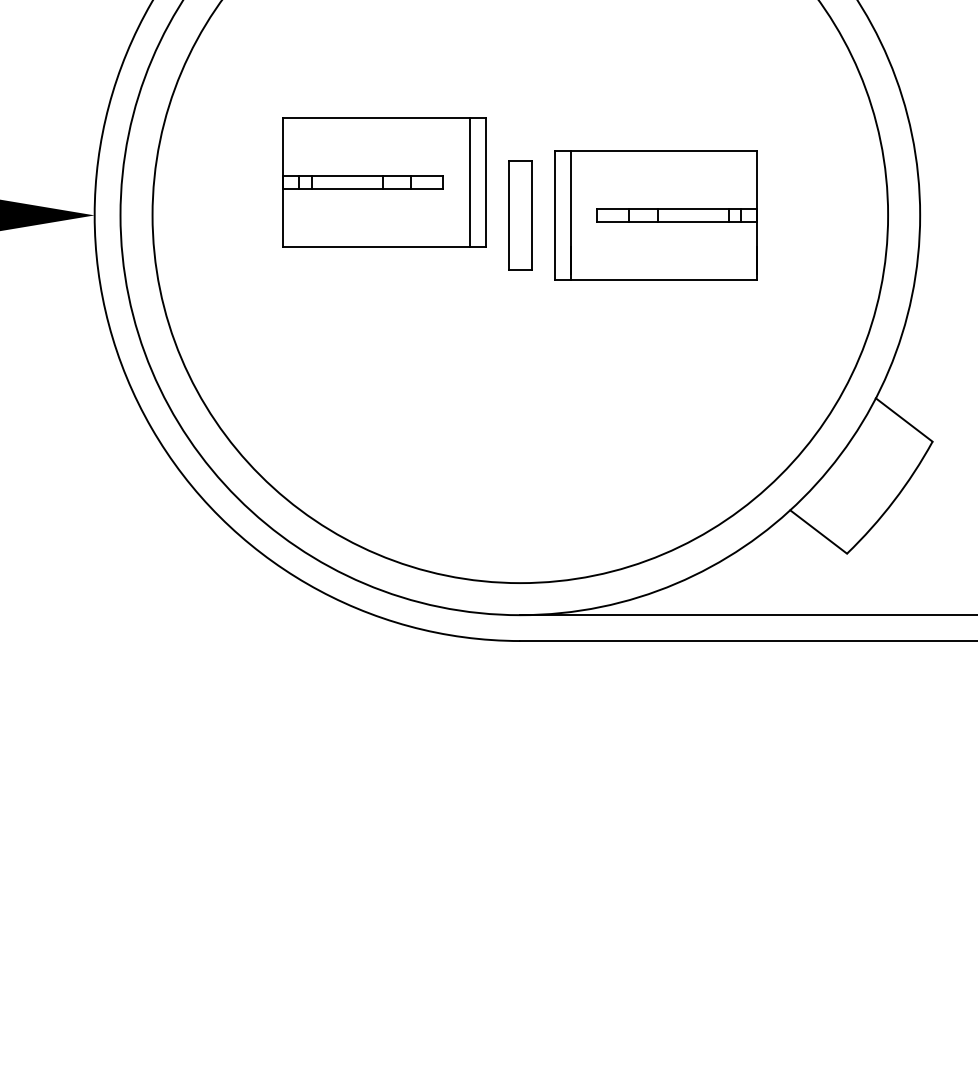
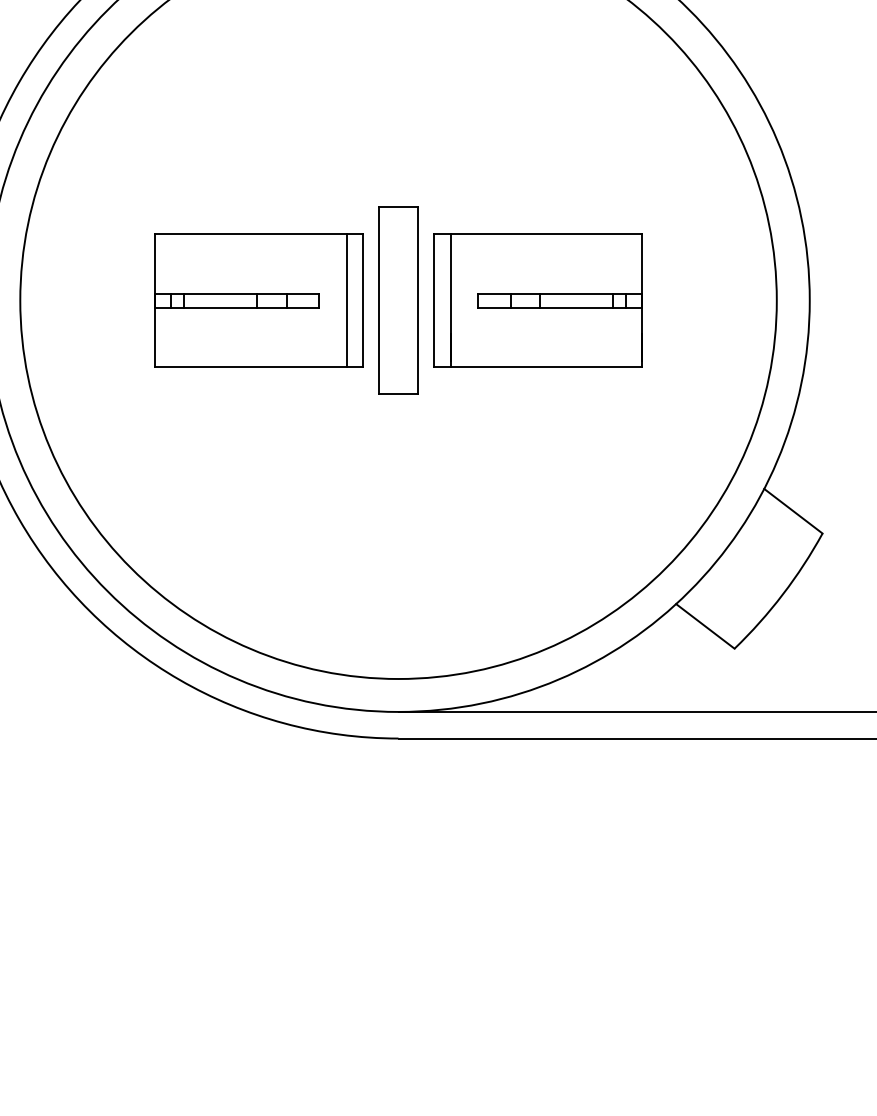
part: (384, 182) -> (258, 300), moved
part: (520, 214) -> (398, 299), size x1.67

